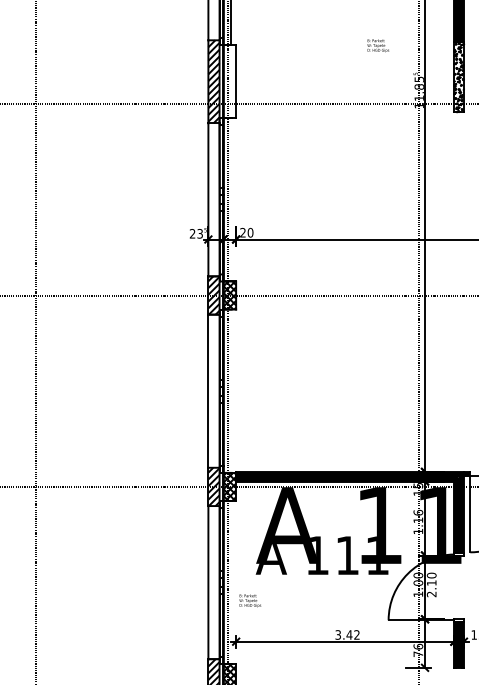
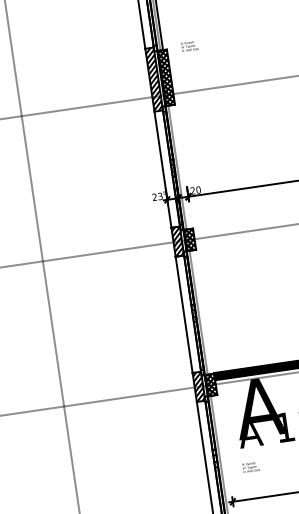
text: (378, 45) -> (189, 46), moved
hatch: (229, 81) -> (165, 77), added
text: (250, 600) -> (251, 467), moved

